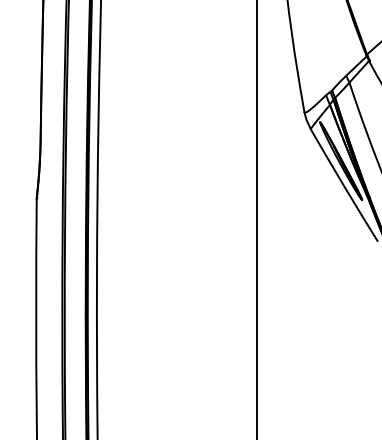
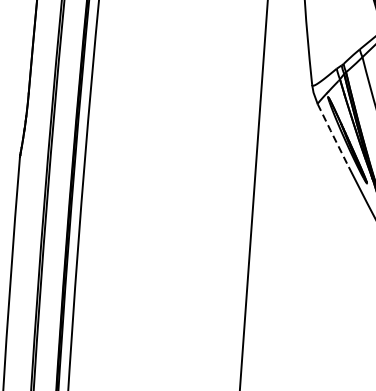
line: (327, 157) -> (333, 135), solid -> dashed

